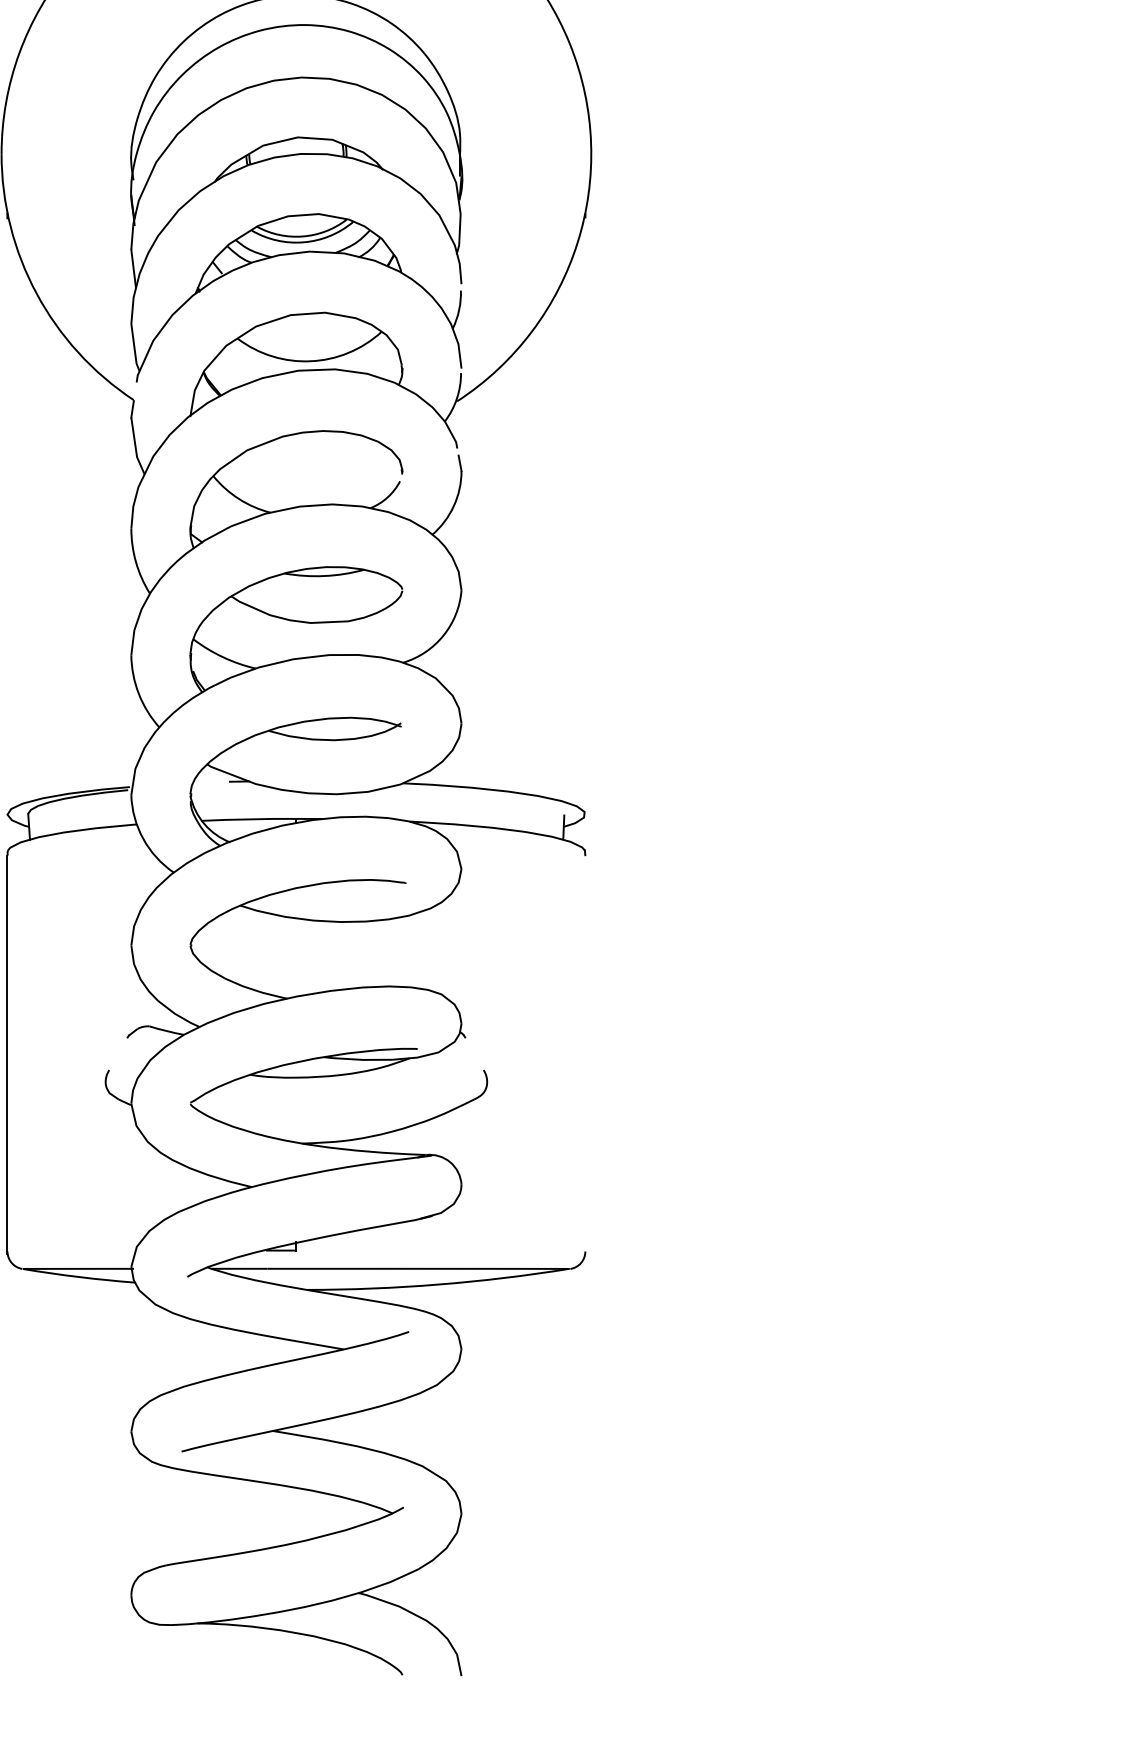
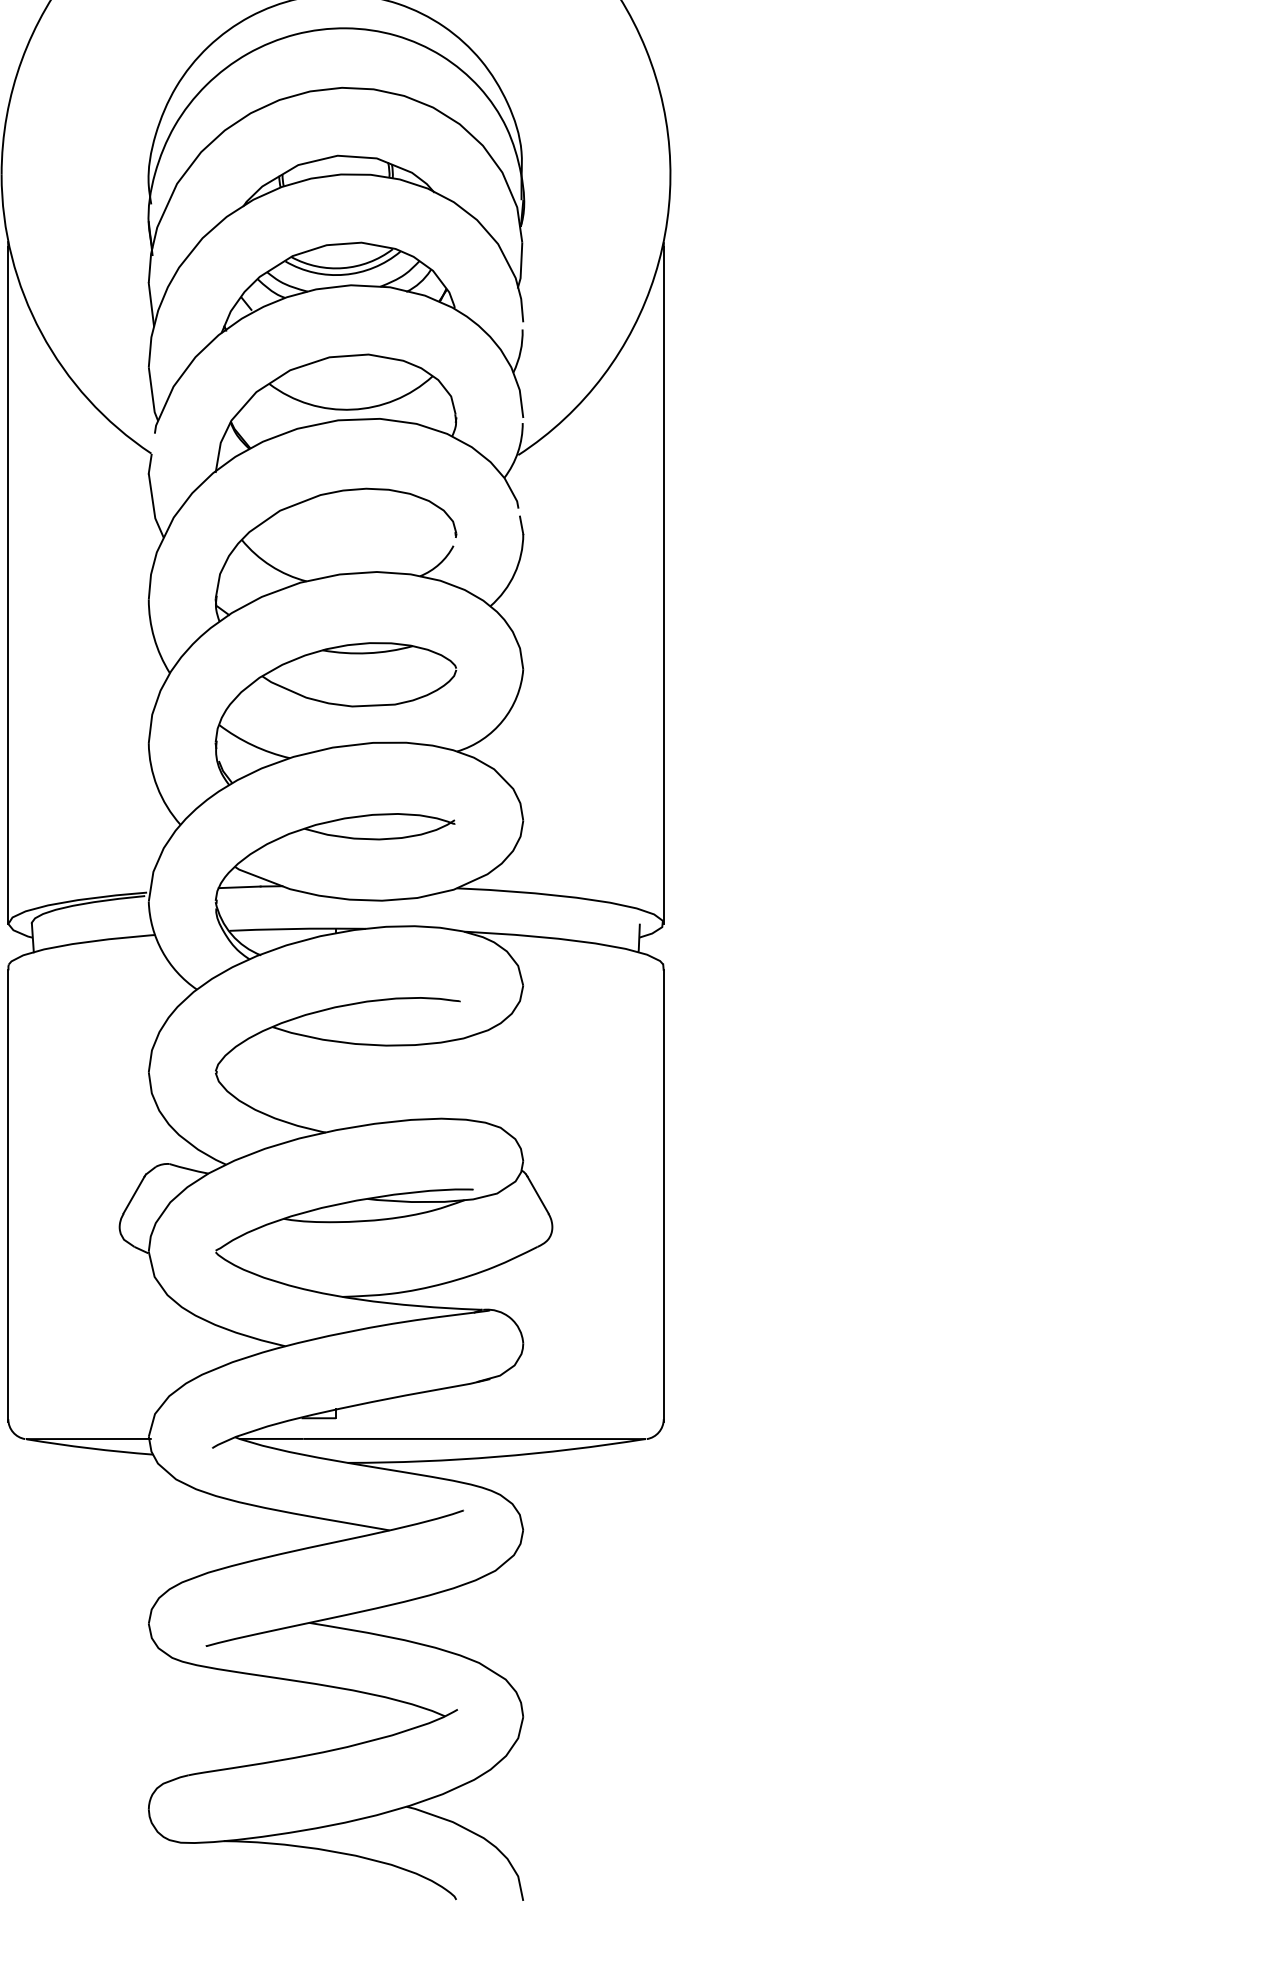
line: (7, 515) -> (8, 584), added
line: (585, 516) -> (663, 585), added
line: (211, 782) -> (239, 887), added
line: (117, 1053) -> (133, 1194), added
line: (474, 1053) -> (537, 1194), added
line: (585, 1054) -> (663, 1195), added

